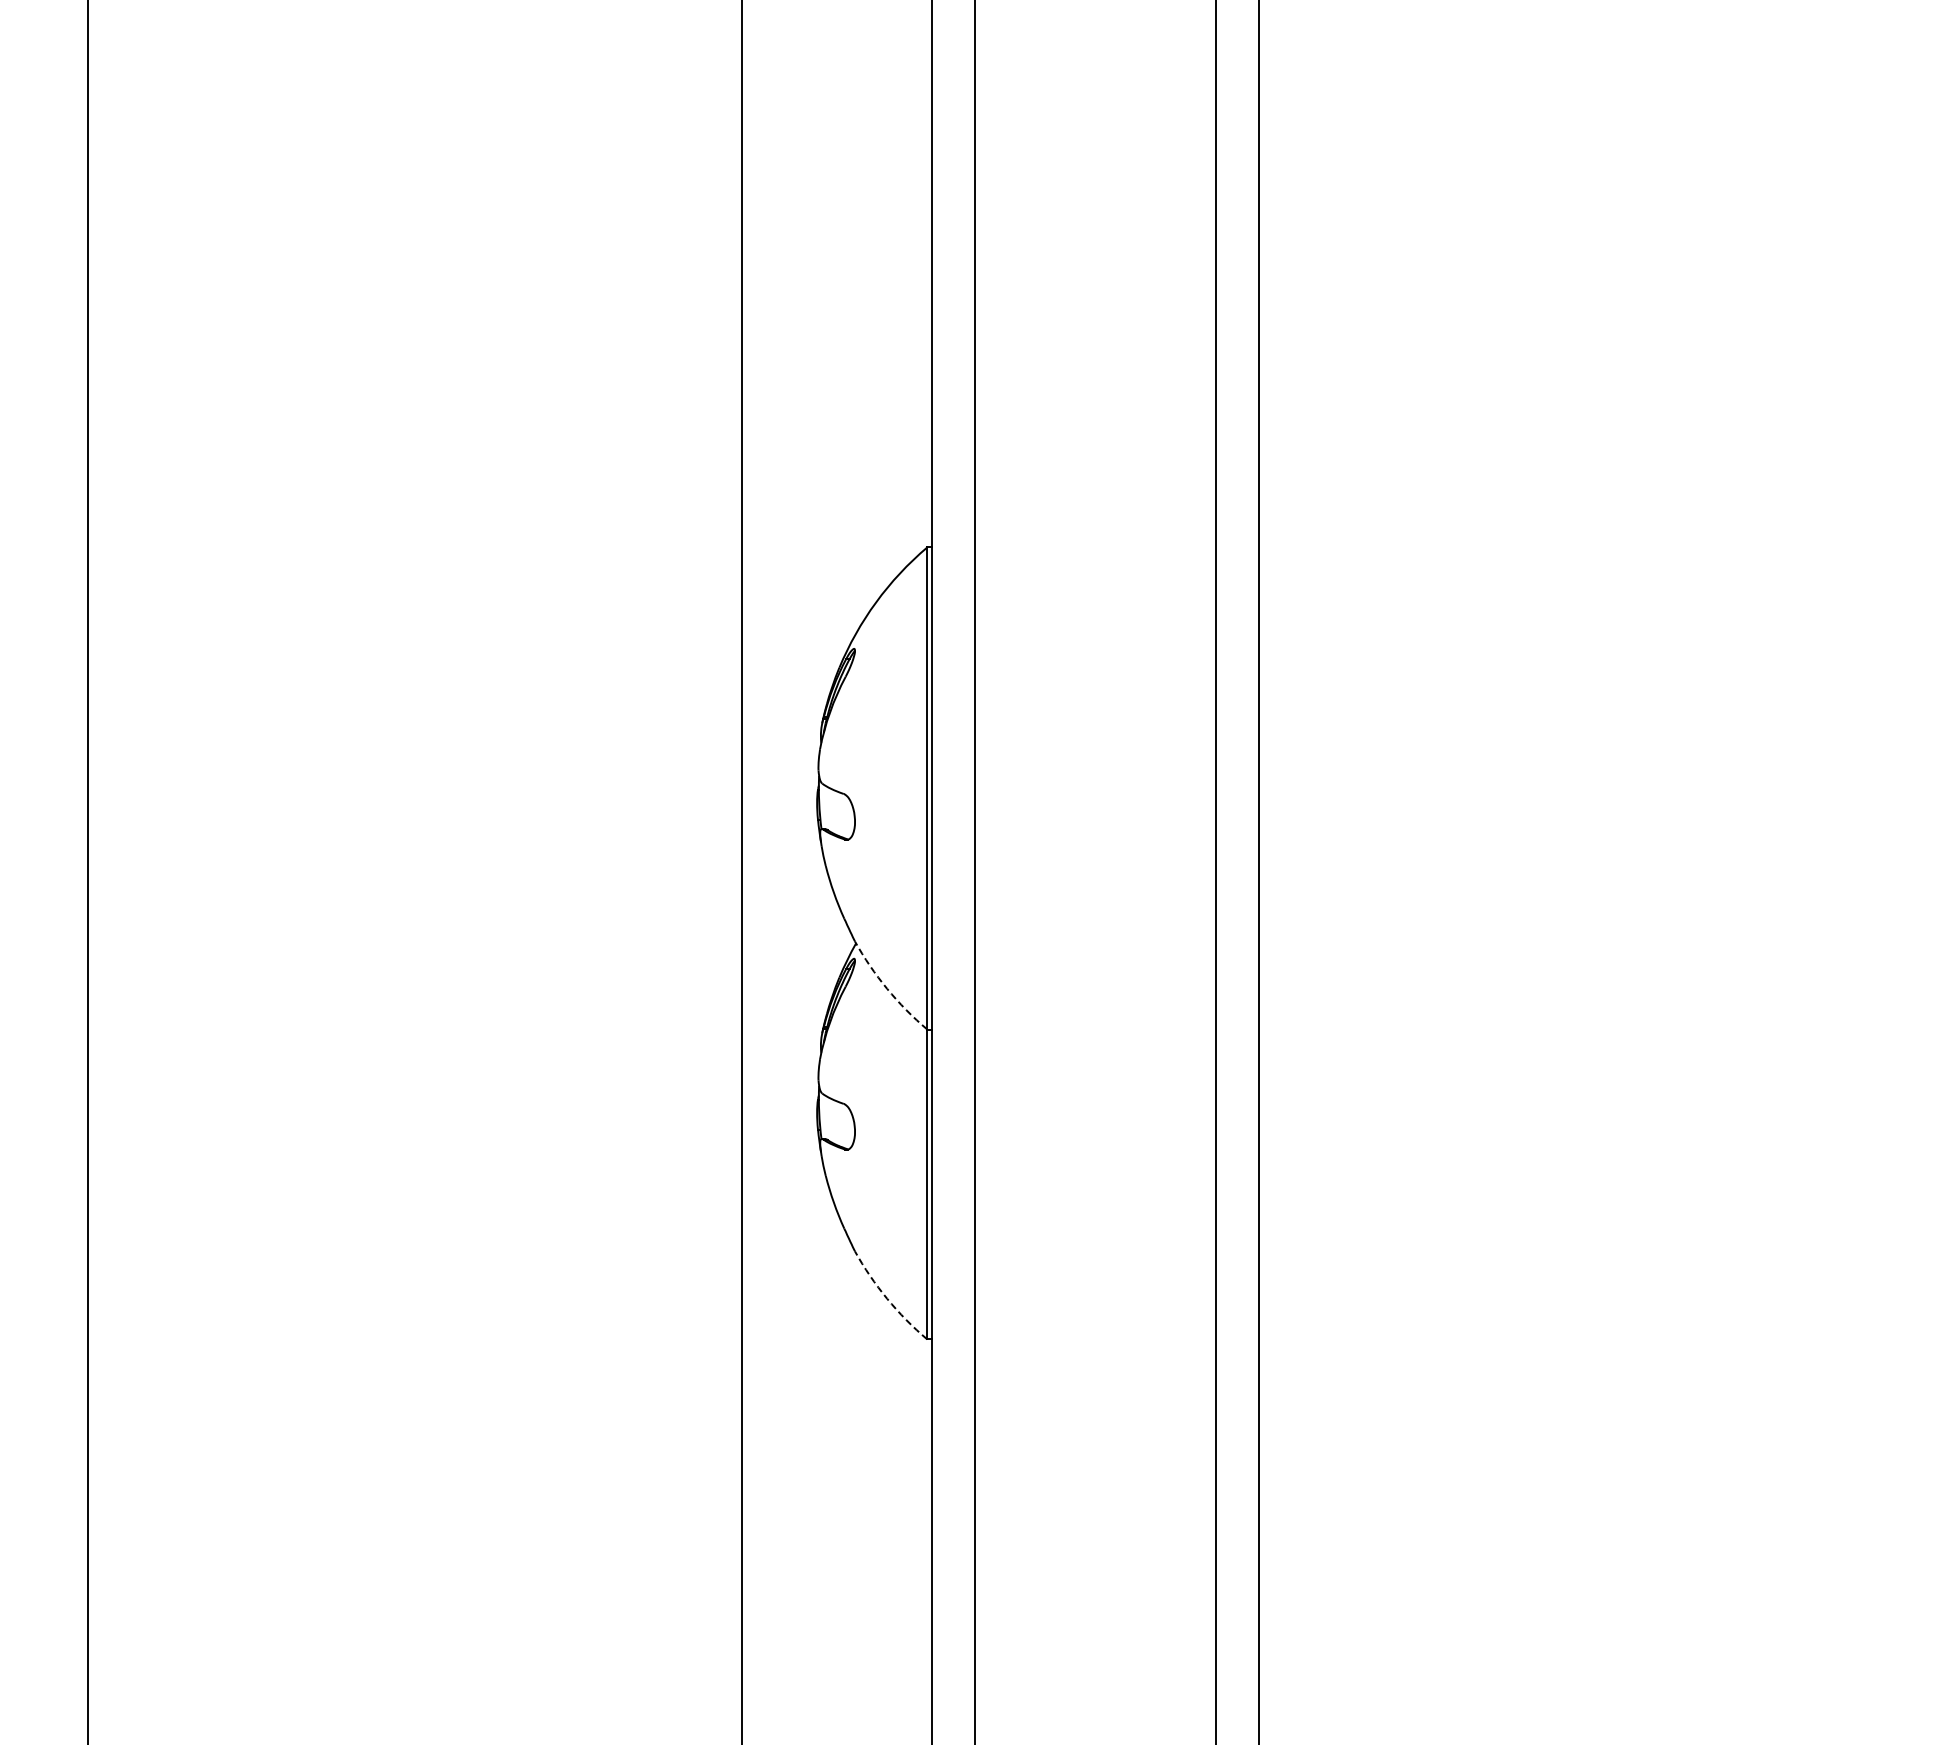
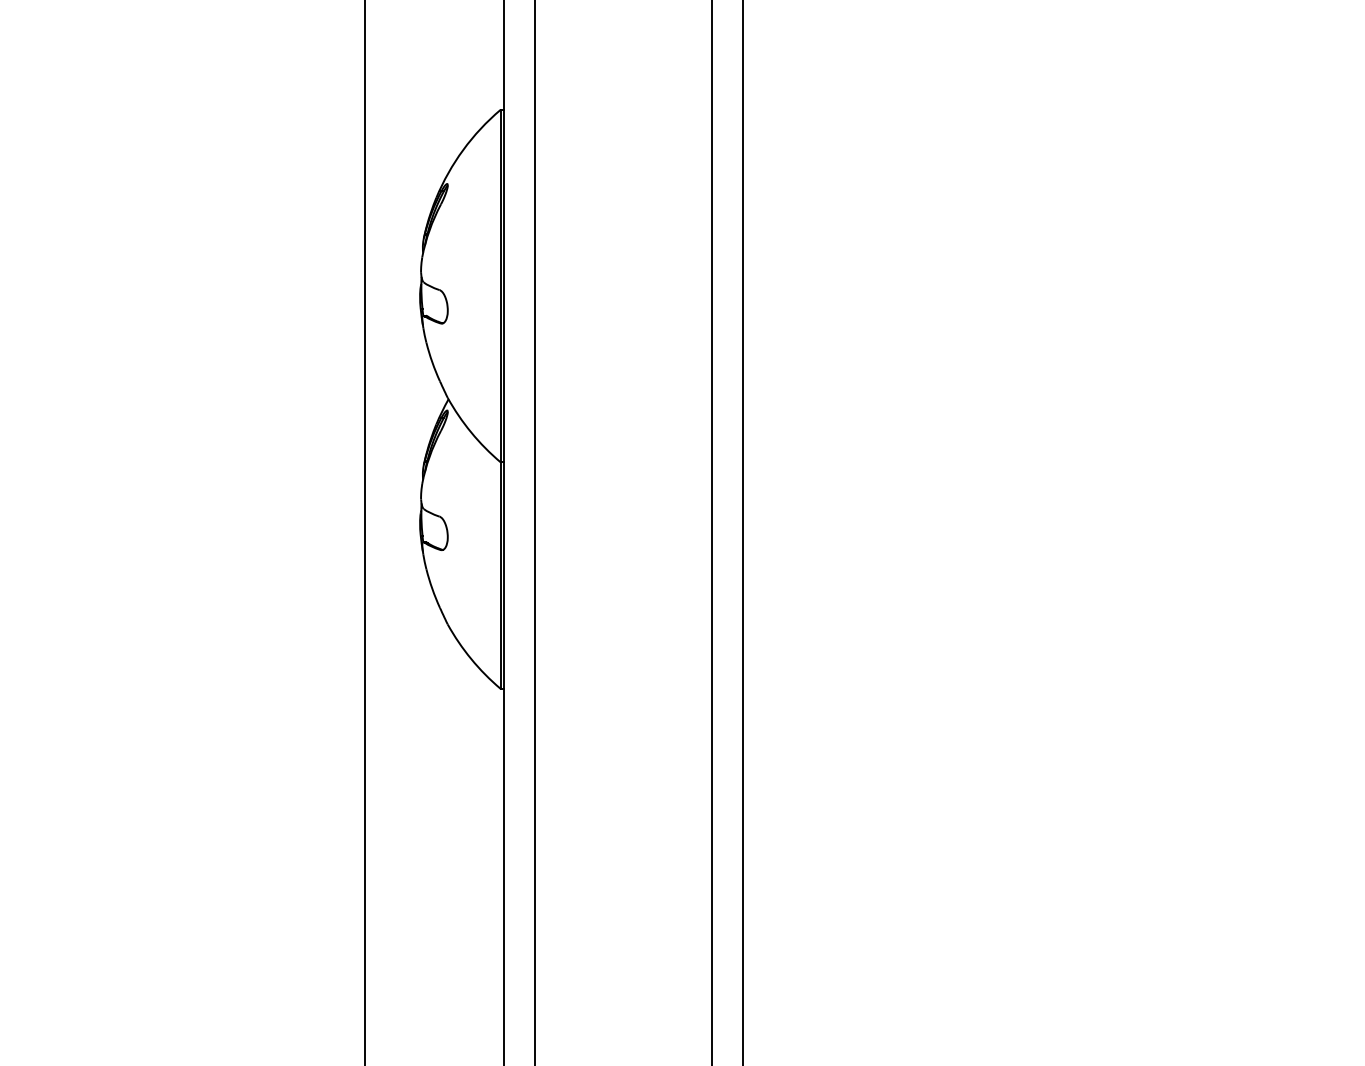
arc: (887, 988) -> (471, 432), dashed -> solid
arc: (887, 1298) -> (471, 658), dashed -> solid

